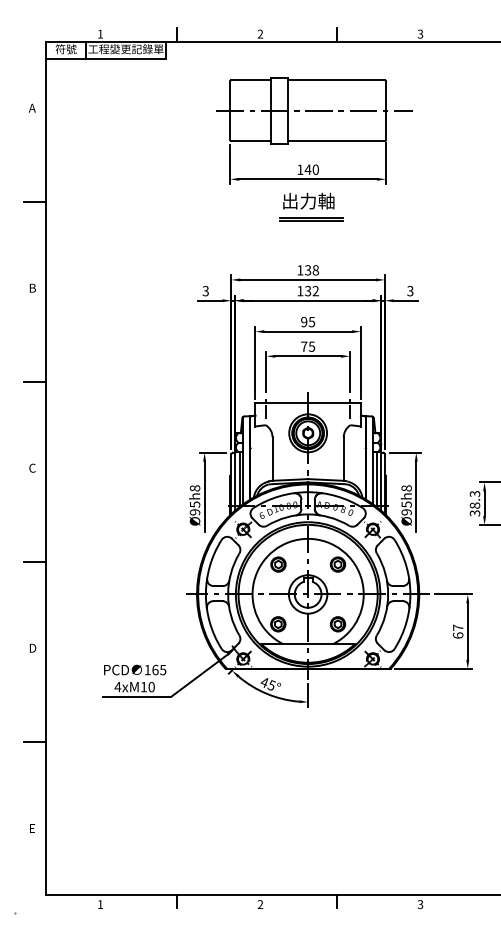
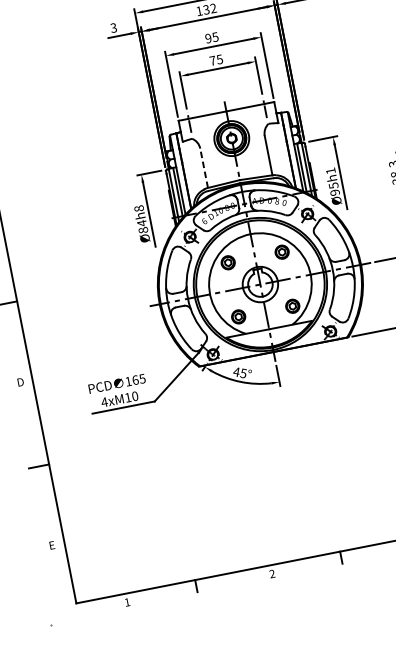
line: (272, 459) -> (204, 168), solid -> dashed
text: (406, 488) -> (330, 171), Ø95h8 -> Ø95h1
text: (195, 508) -> (143, 226), Ø95h8 -> Ø84h8

